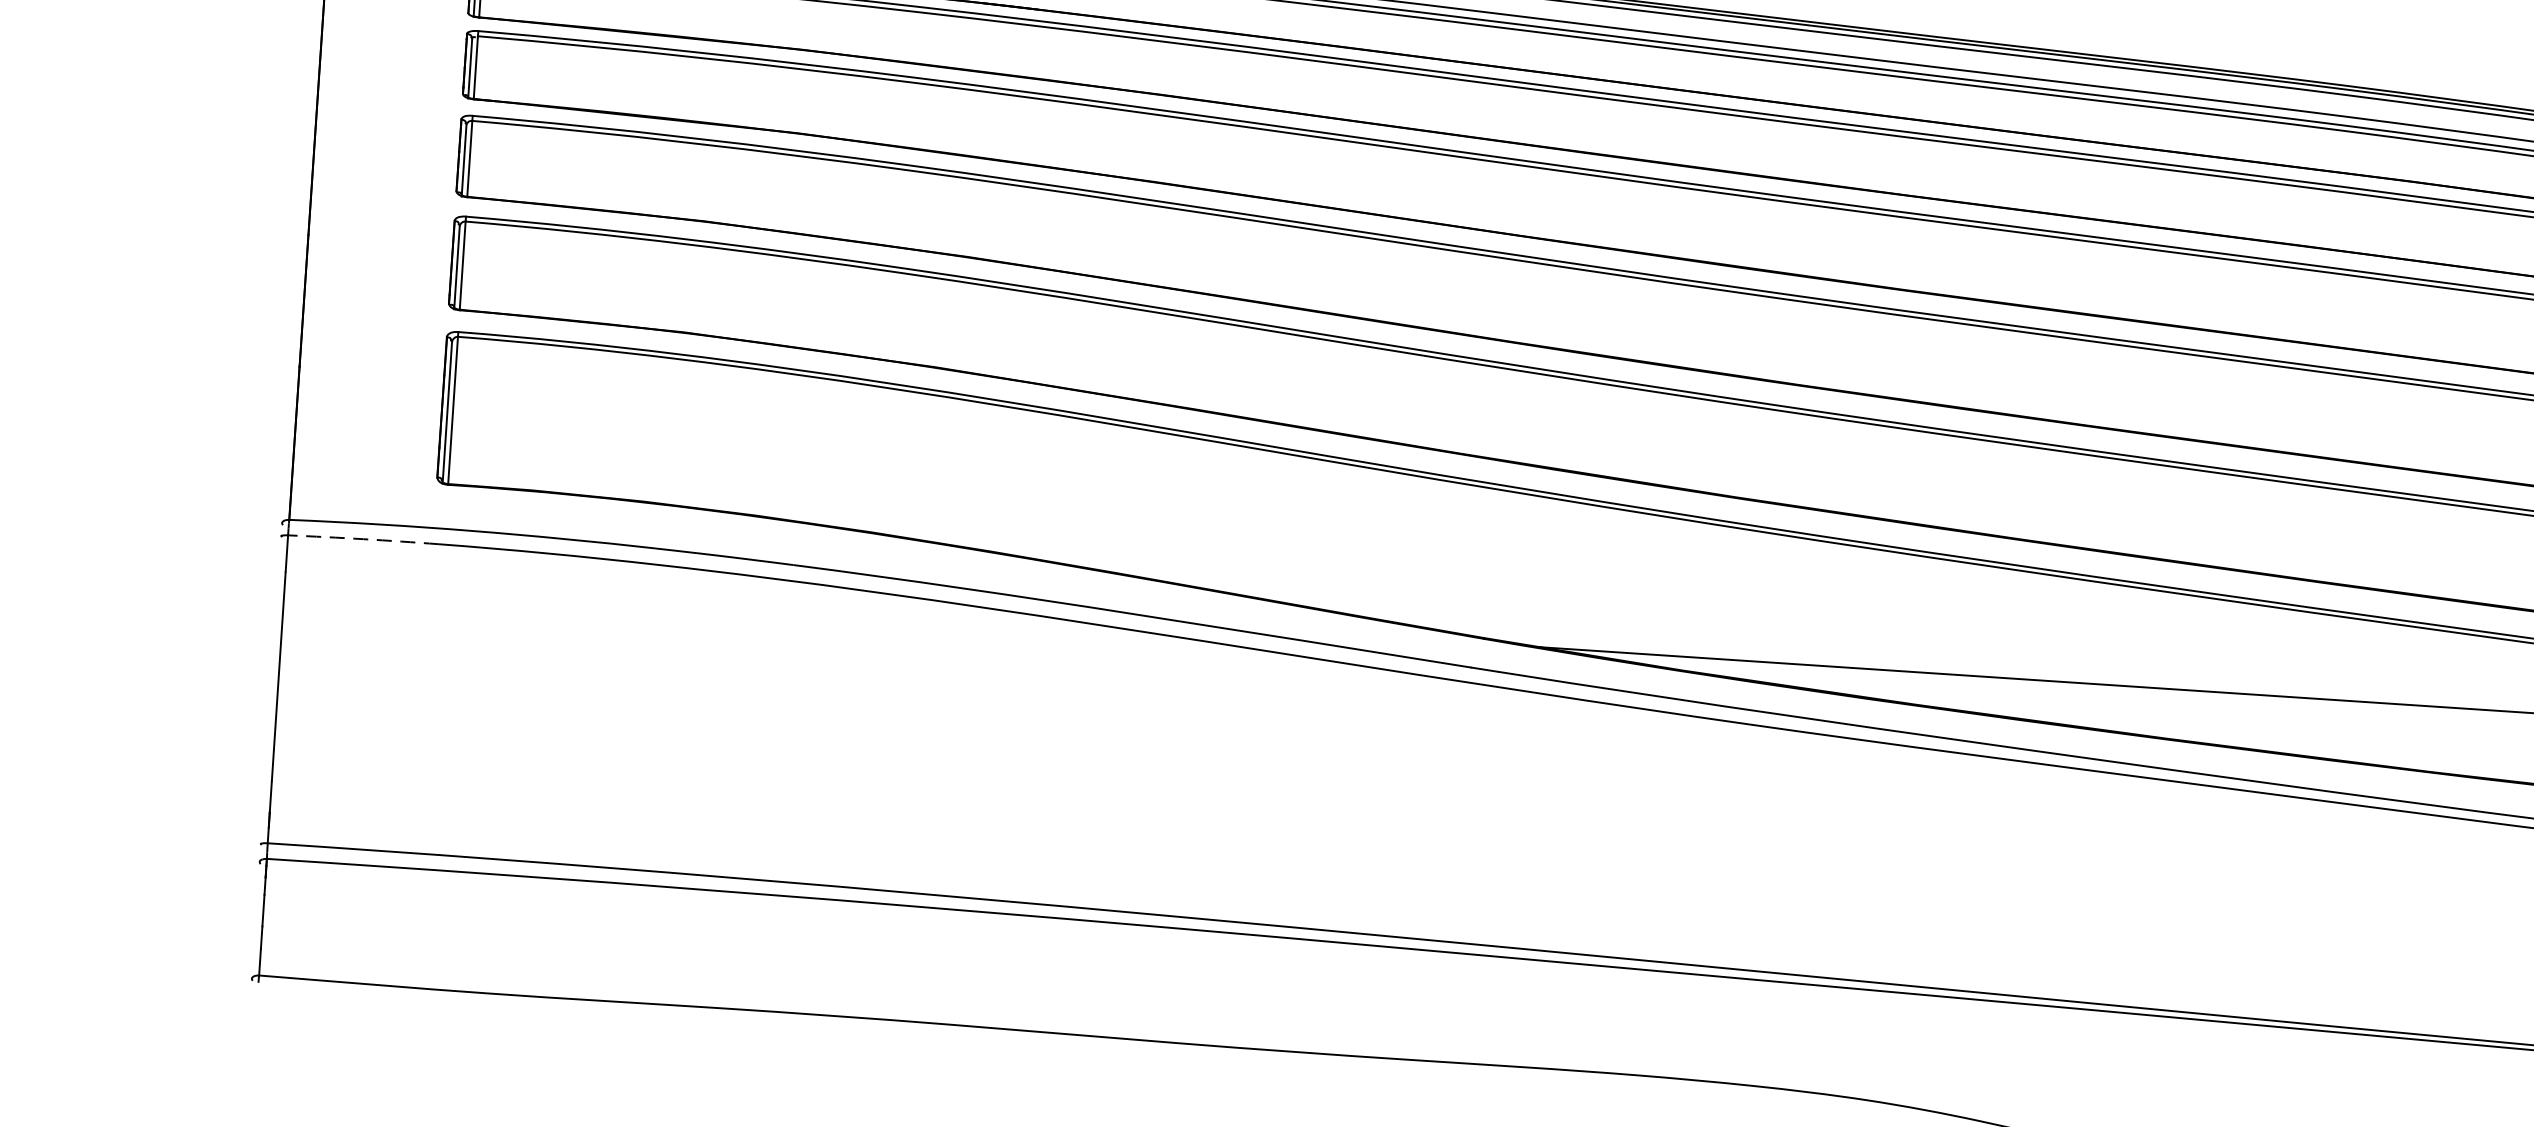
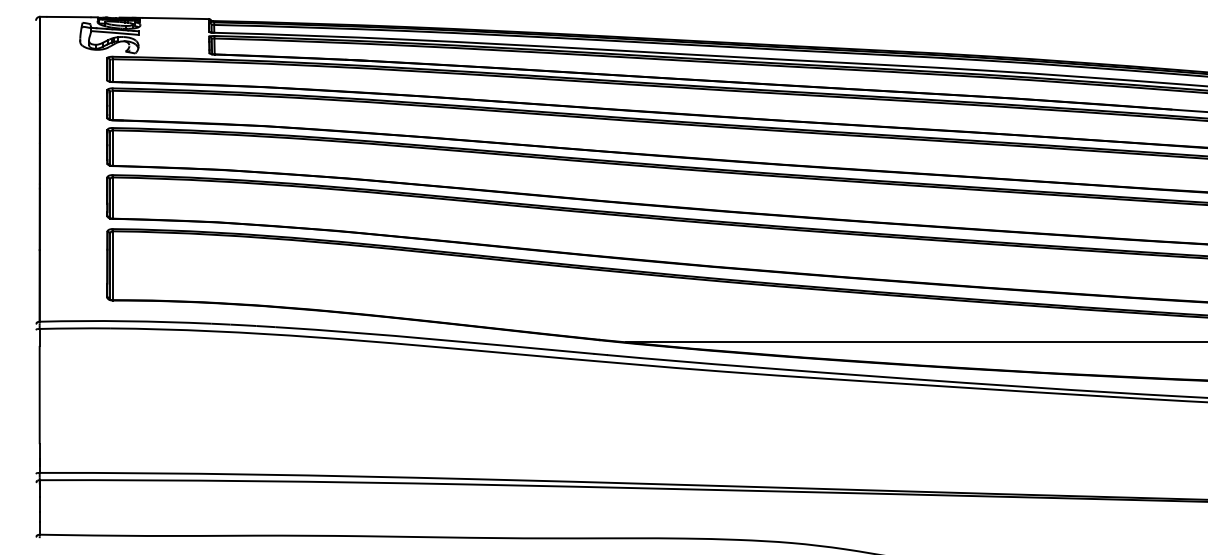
arc: (362, 539) -> (74, 328), dashed -> solid

